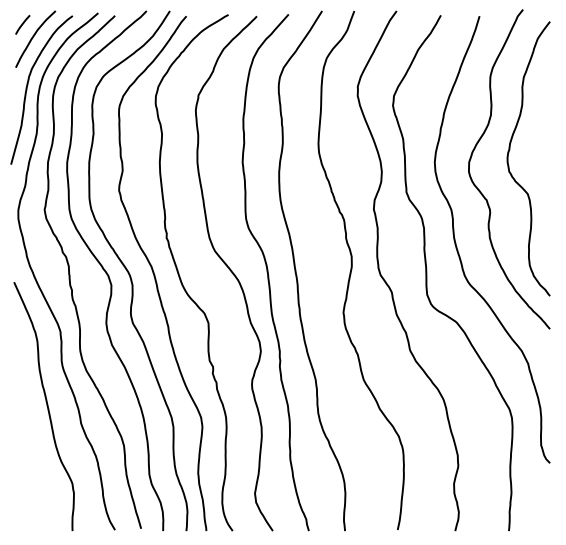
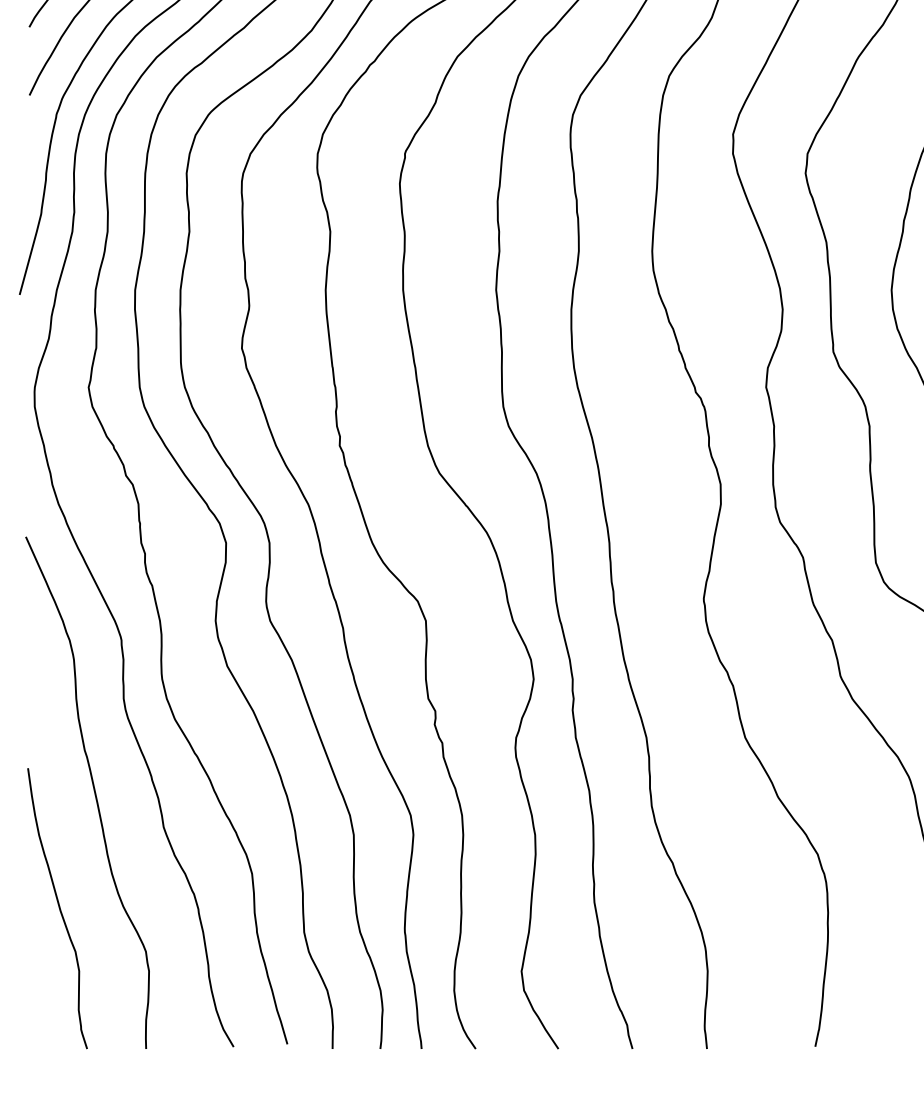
curve: (29, 462) -> (57, 907), added

